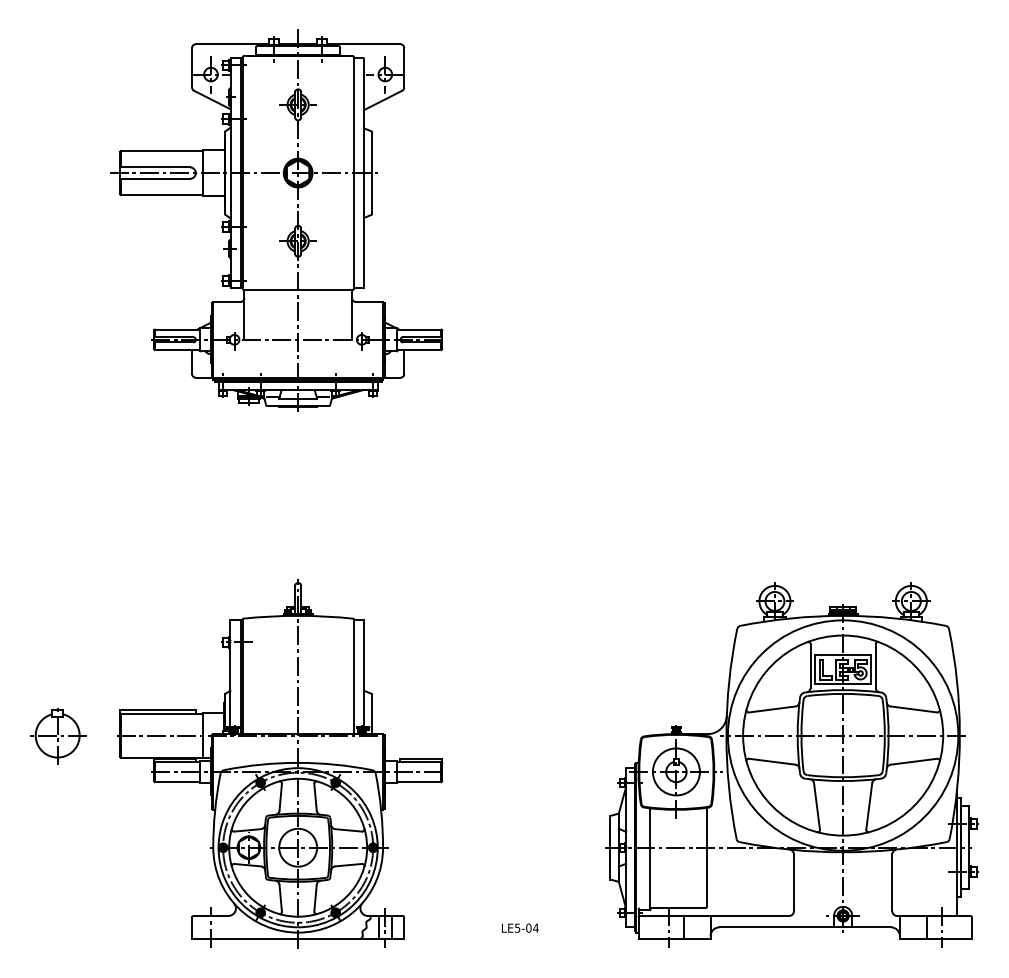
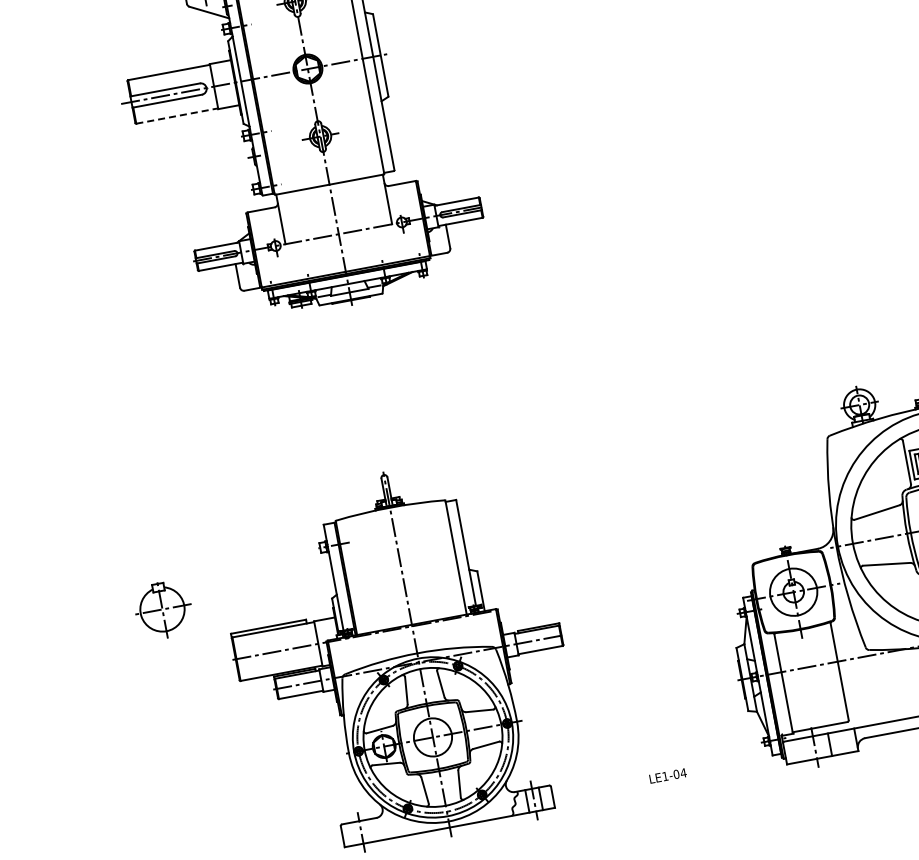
line: (161, 195) -> (176, 116), solid -> dashed
part: (58, 736) -> (163, 610), moved
text: (517, 927) -> (665, 775), LE5-04 -> LE1-04

